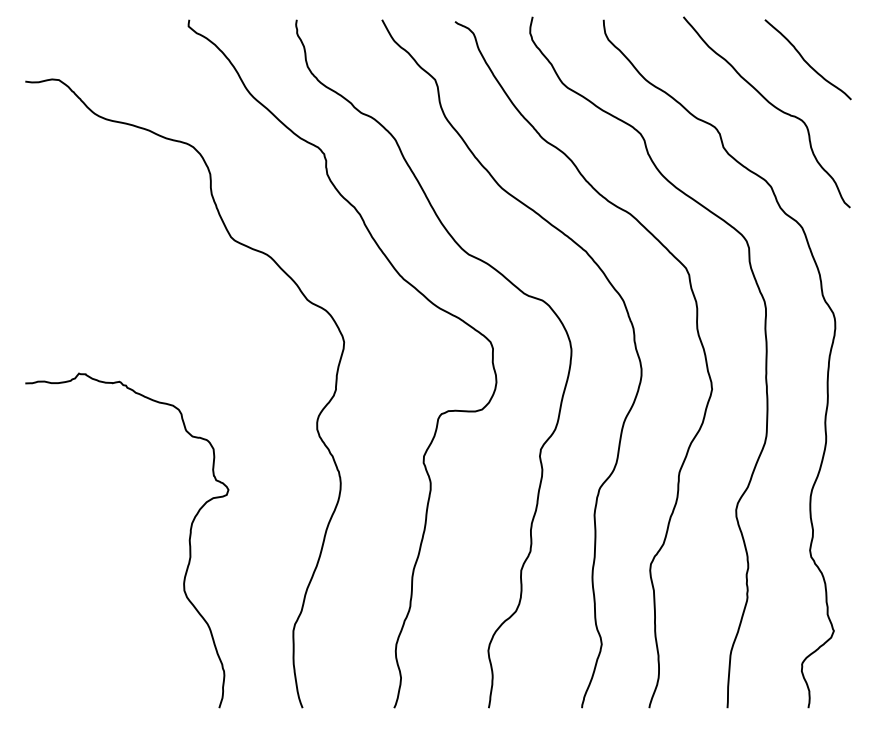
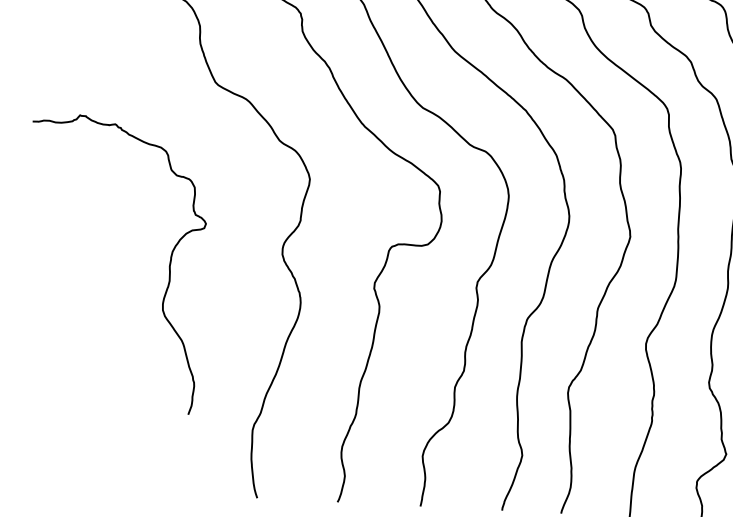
curve: (188, 540) -> (168, 266), moved

